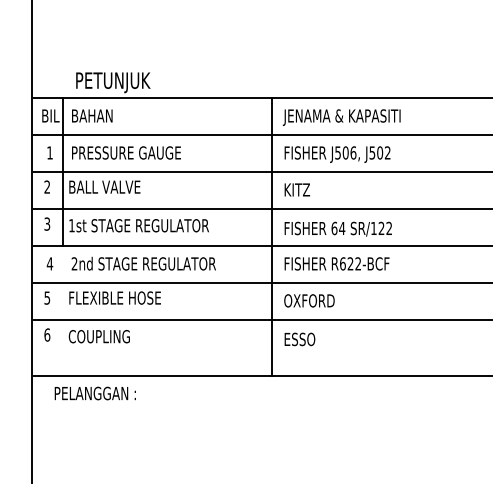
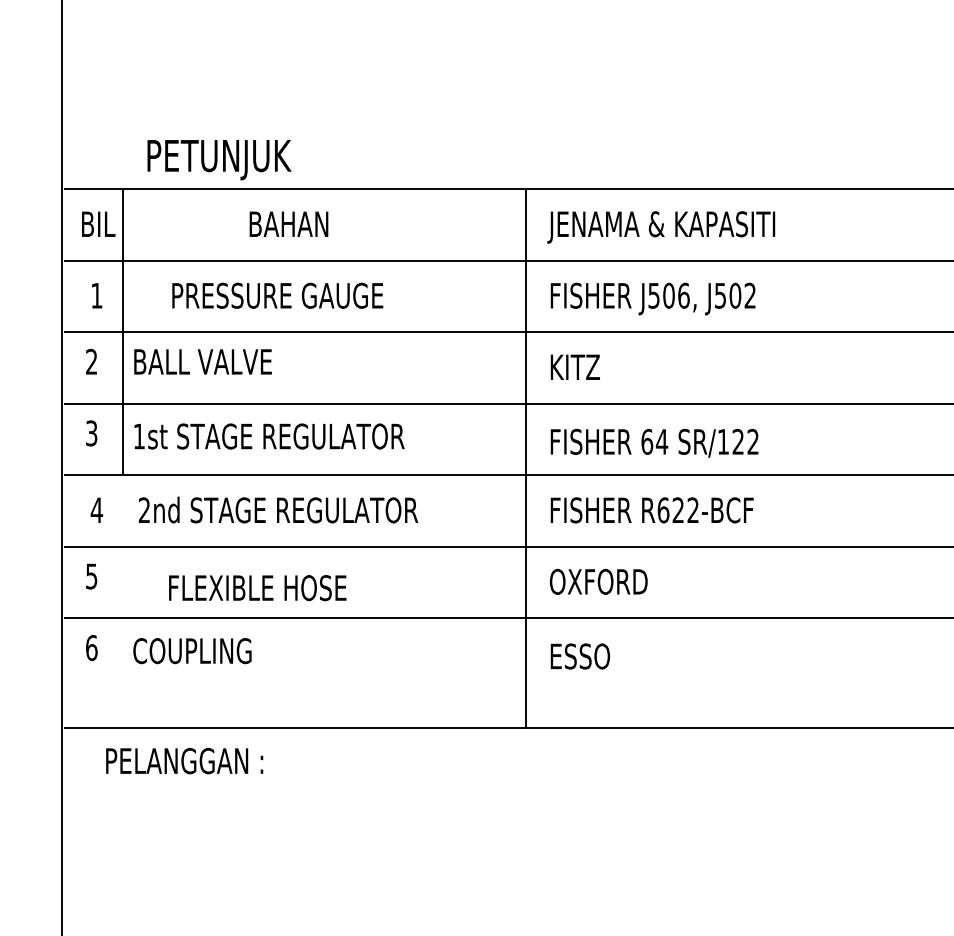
text: (92, 115) -> (289, 223), moved
text: (126, 152) -> (277, 294), moved
text: (114, 297) -> (256, 586), moved

